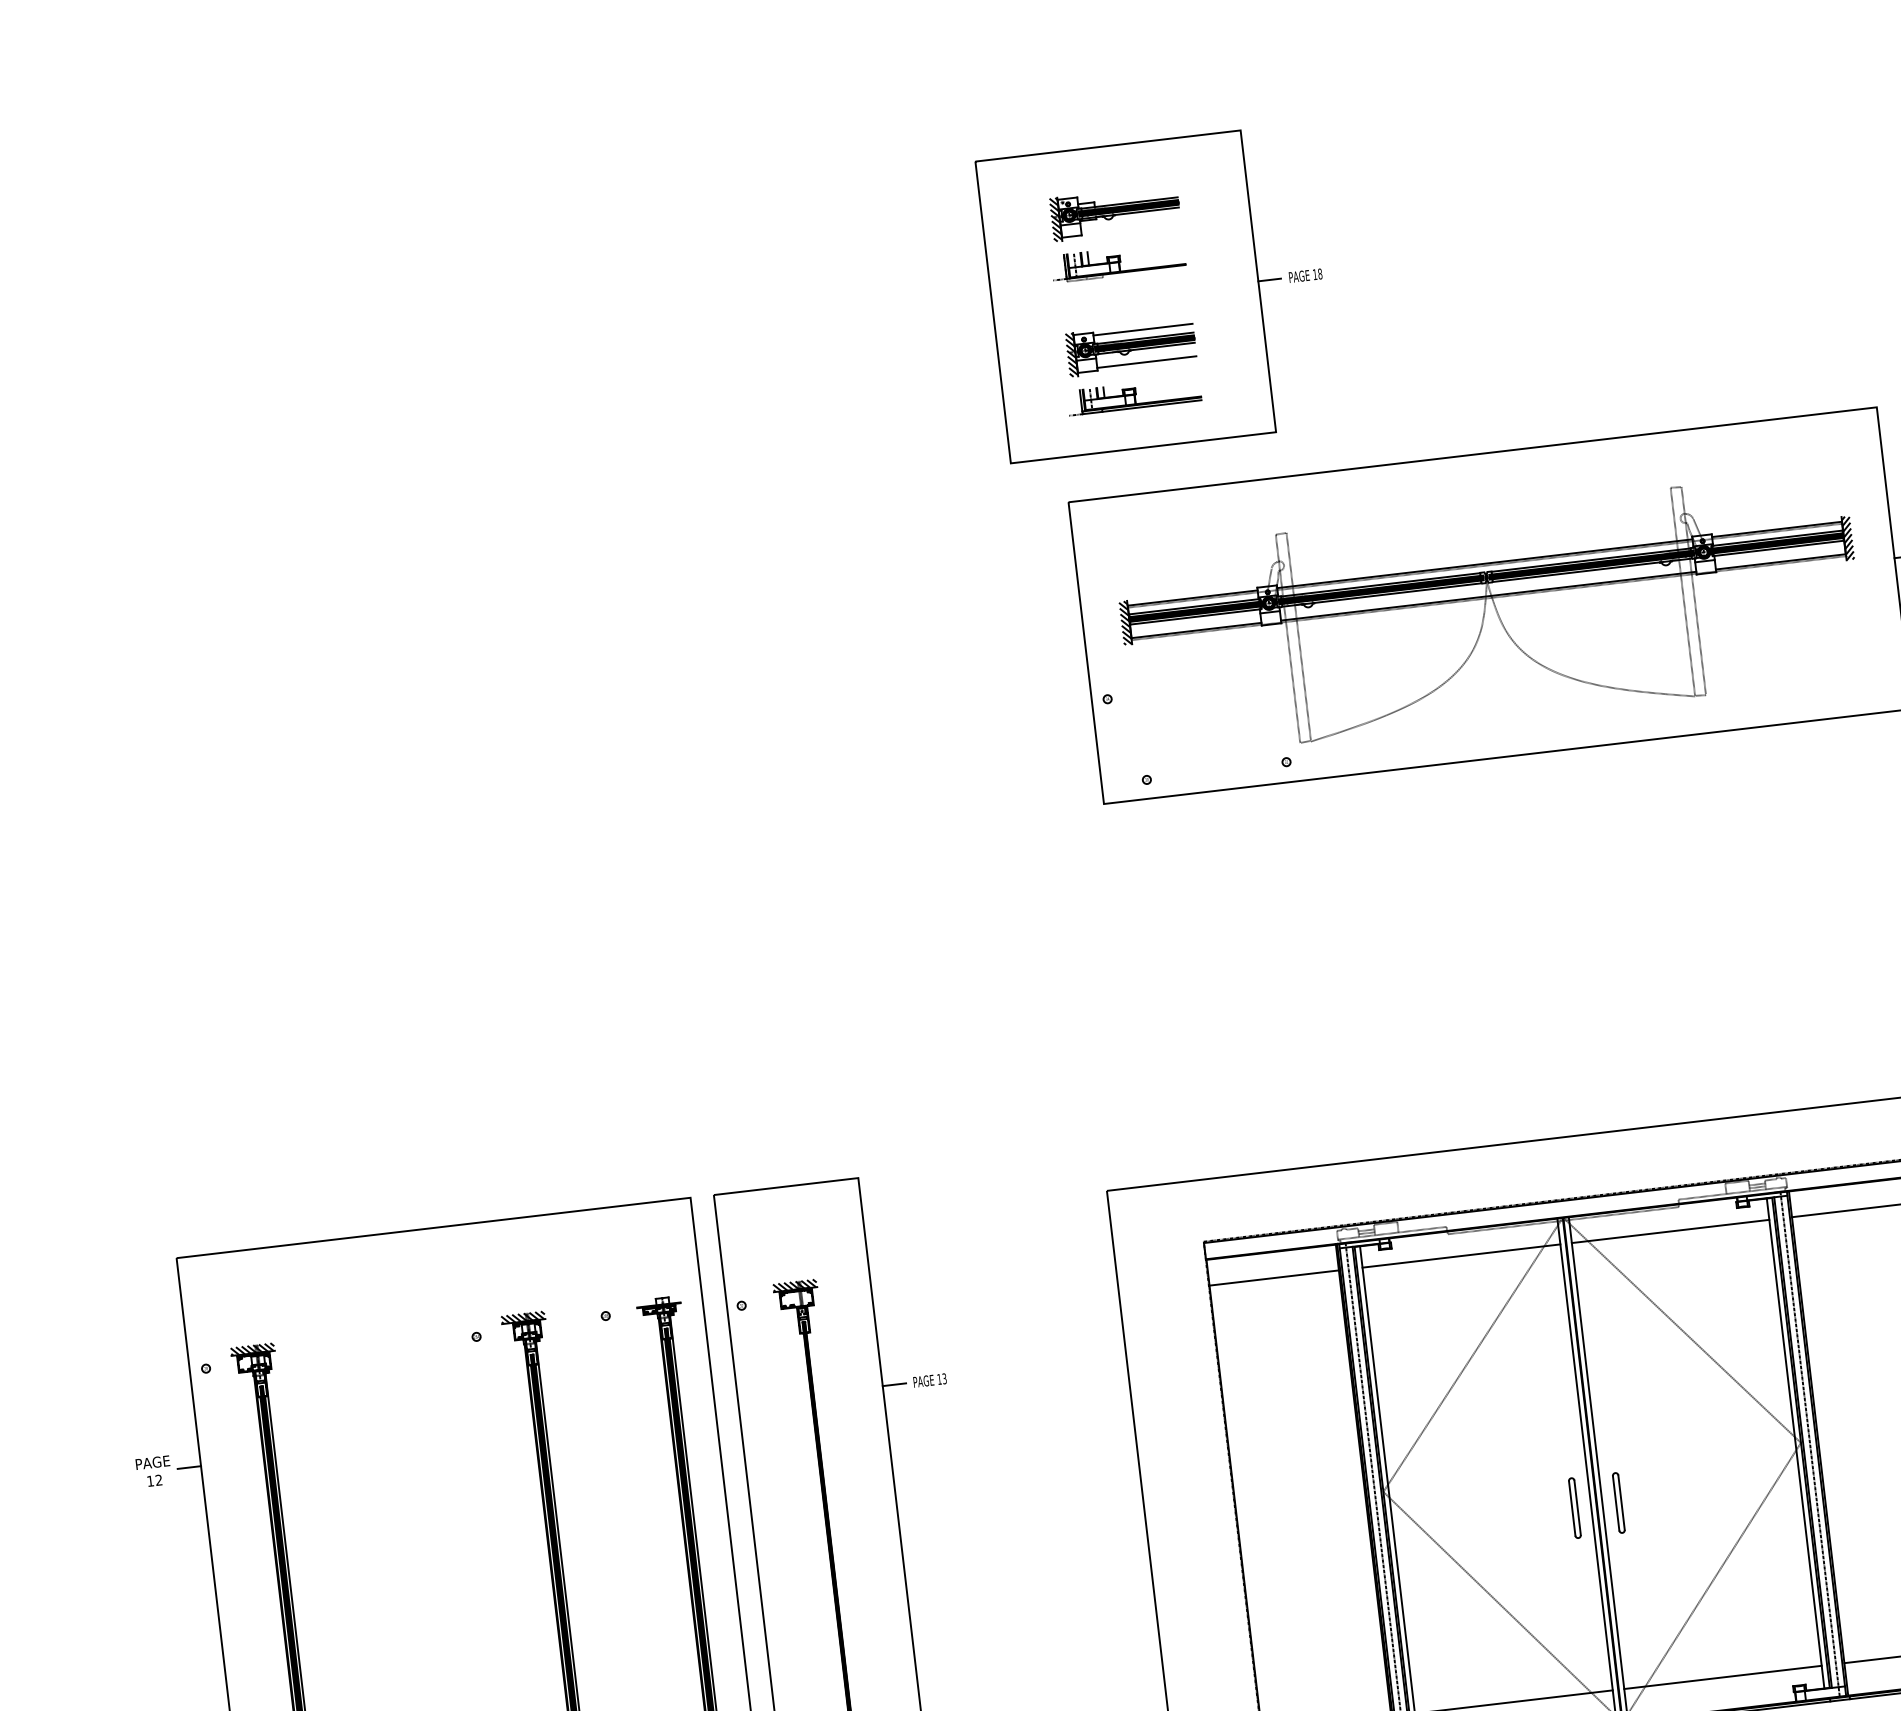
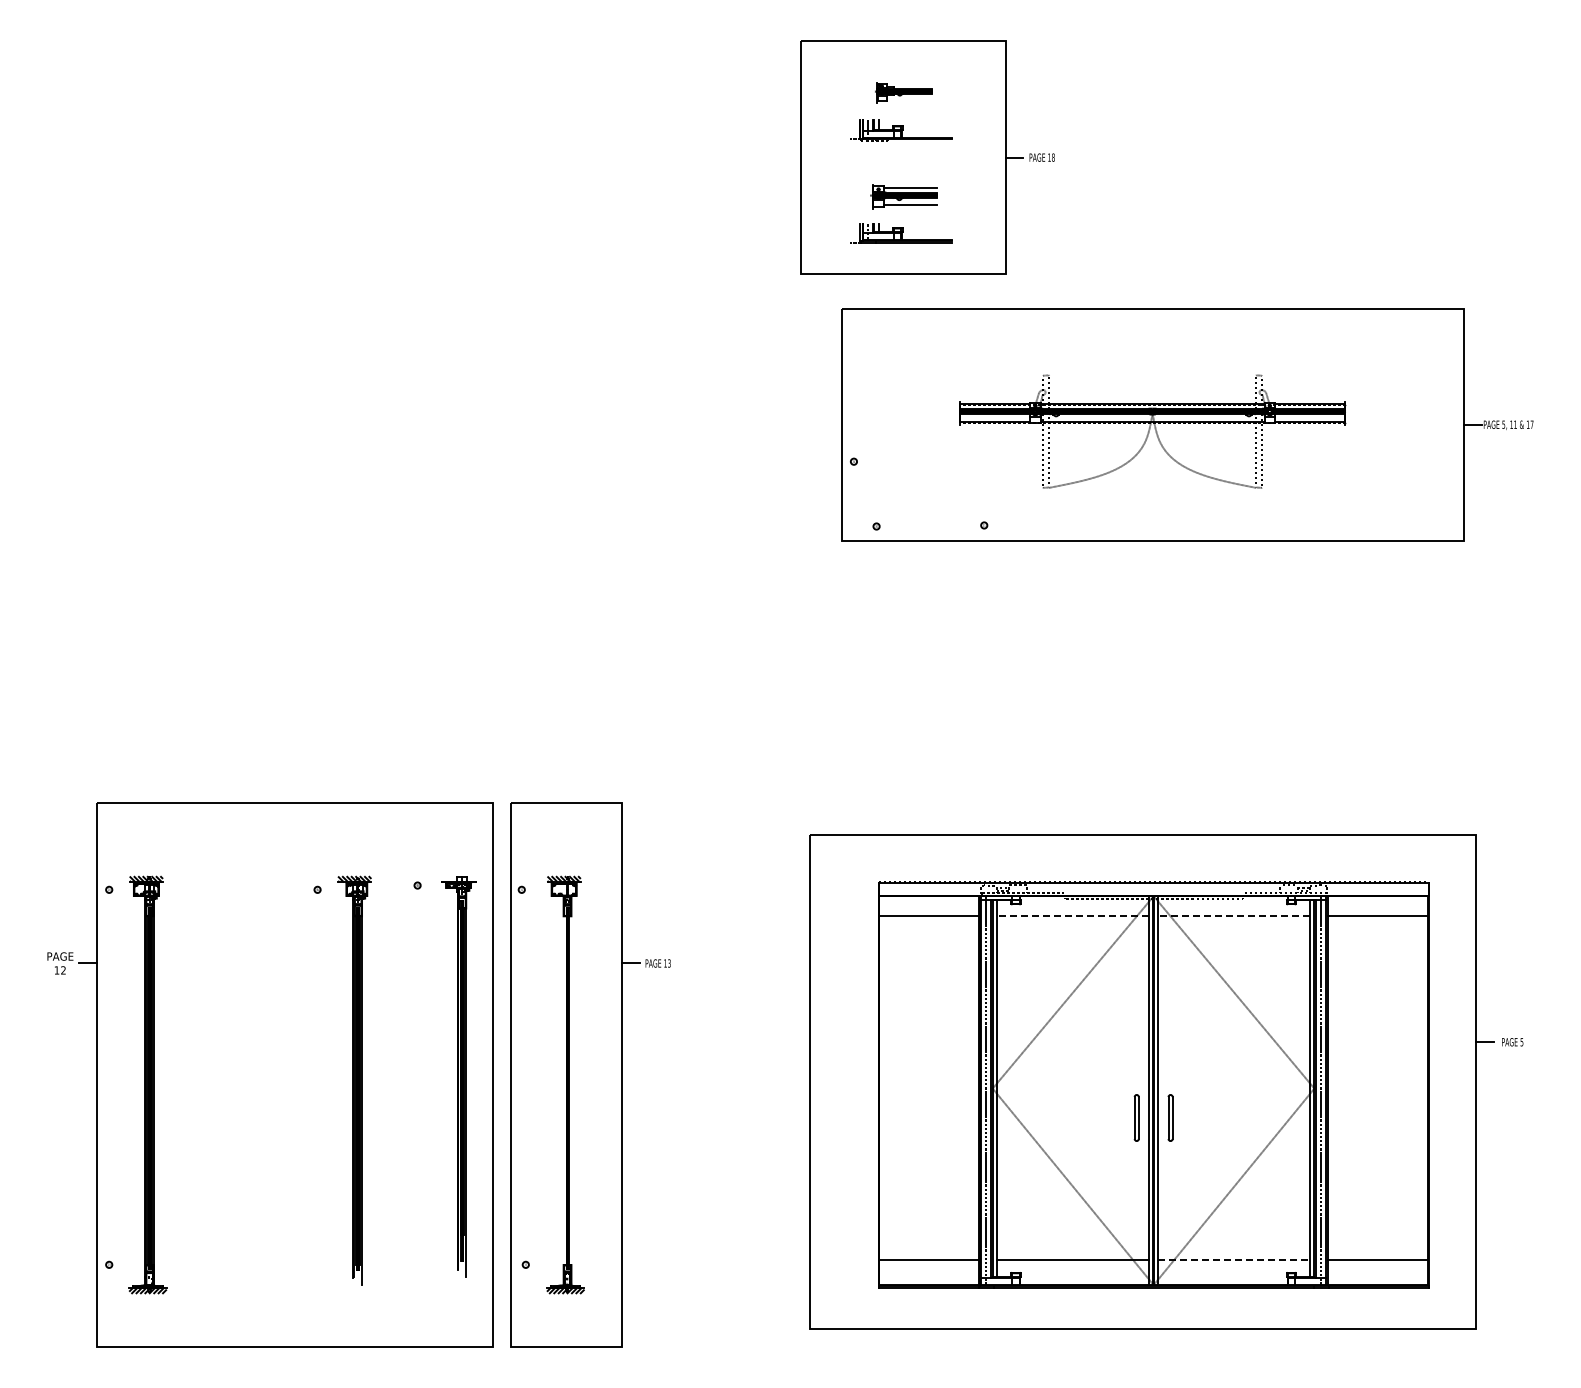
part: (1114, 212) -> (902, 92), size x0.6
part: (1130, 347) -> (902, 196), size x0.7
part: (1490, 614) -> (1152, 431), size x0.7
line: (1669, 1231) -> (1233, 916), solid -> dashed
line: (1460, 1256) -> (1072, 916), solid -> dashed
line: (1723, 1676) -> (1234, 1259), solid -> dashed

